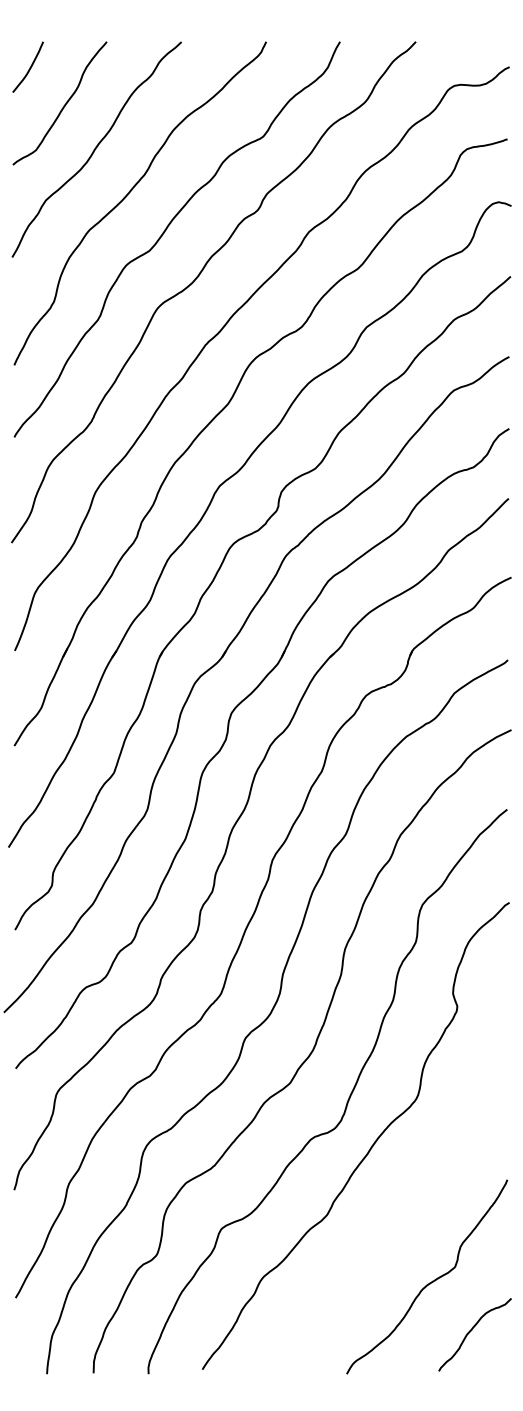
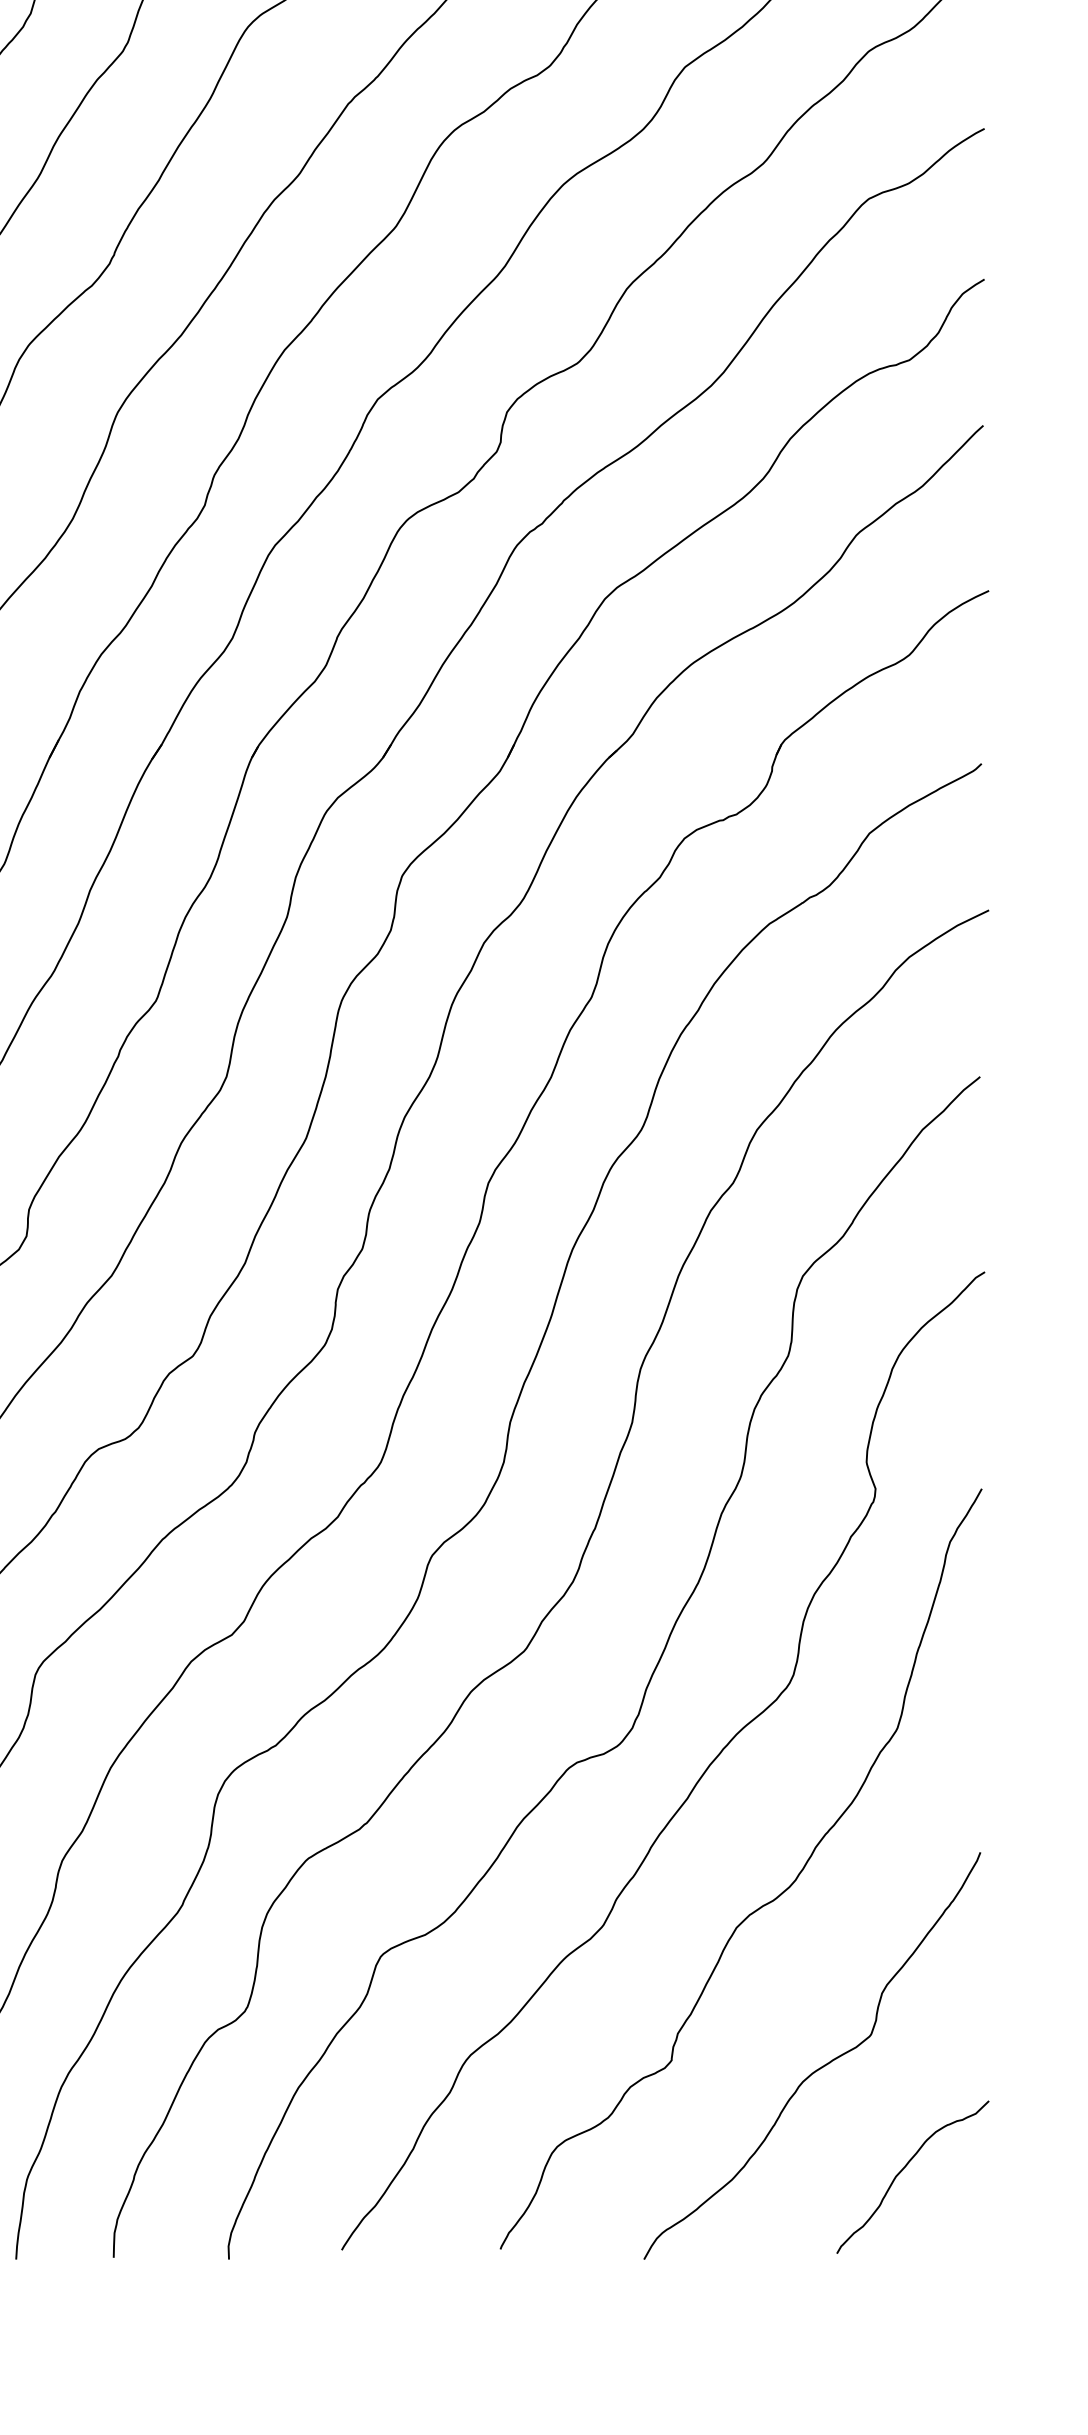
curve: (404, 1203) -> (764, 1902), added

